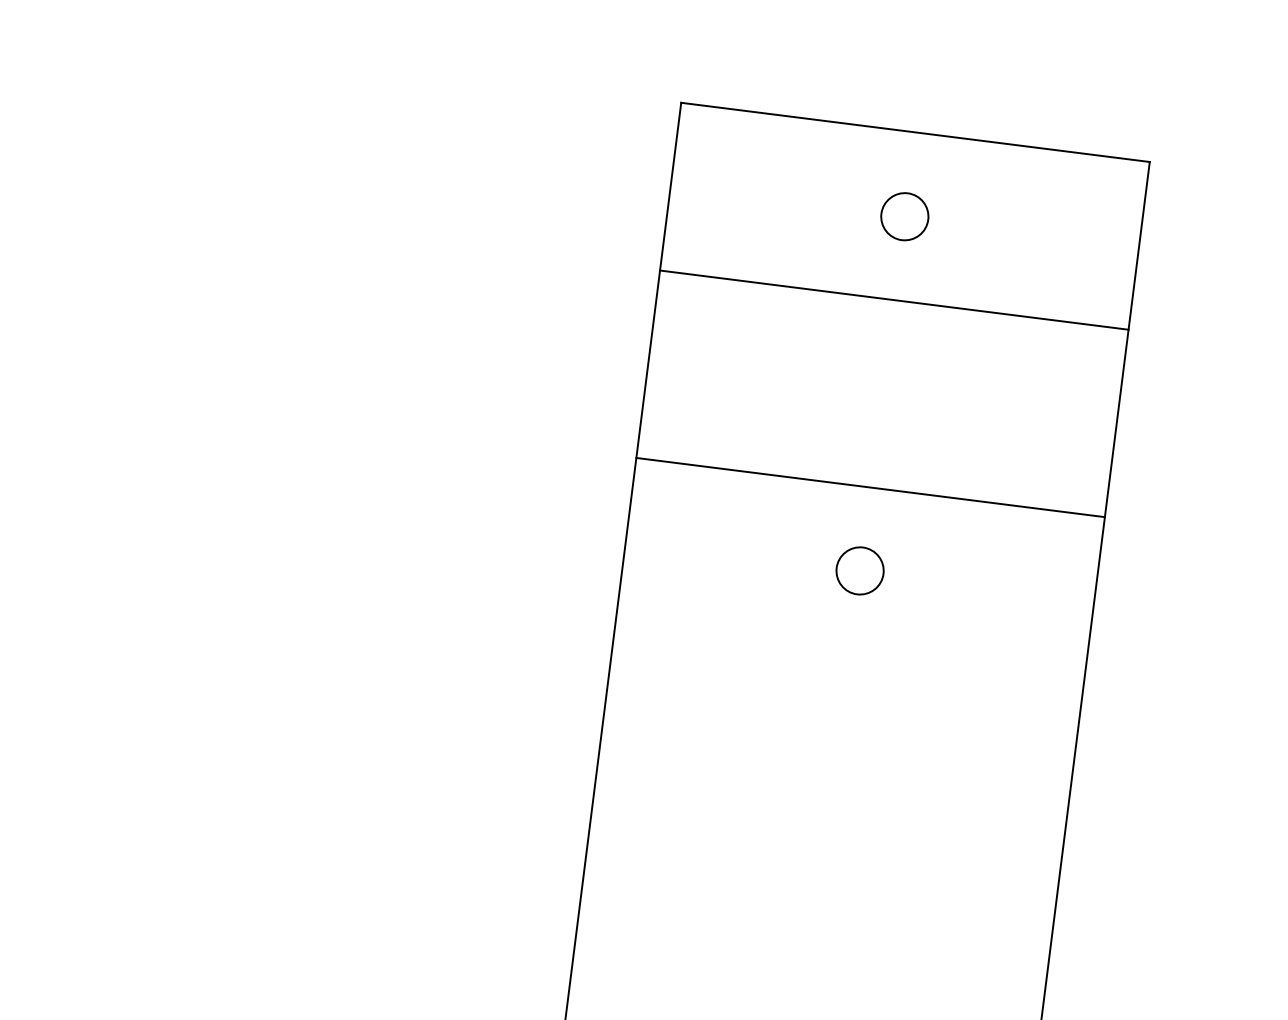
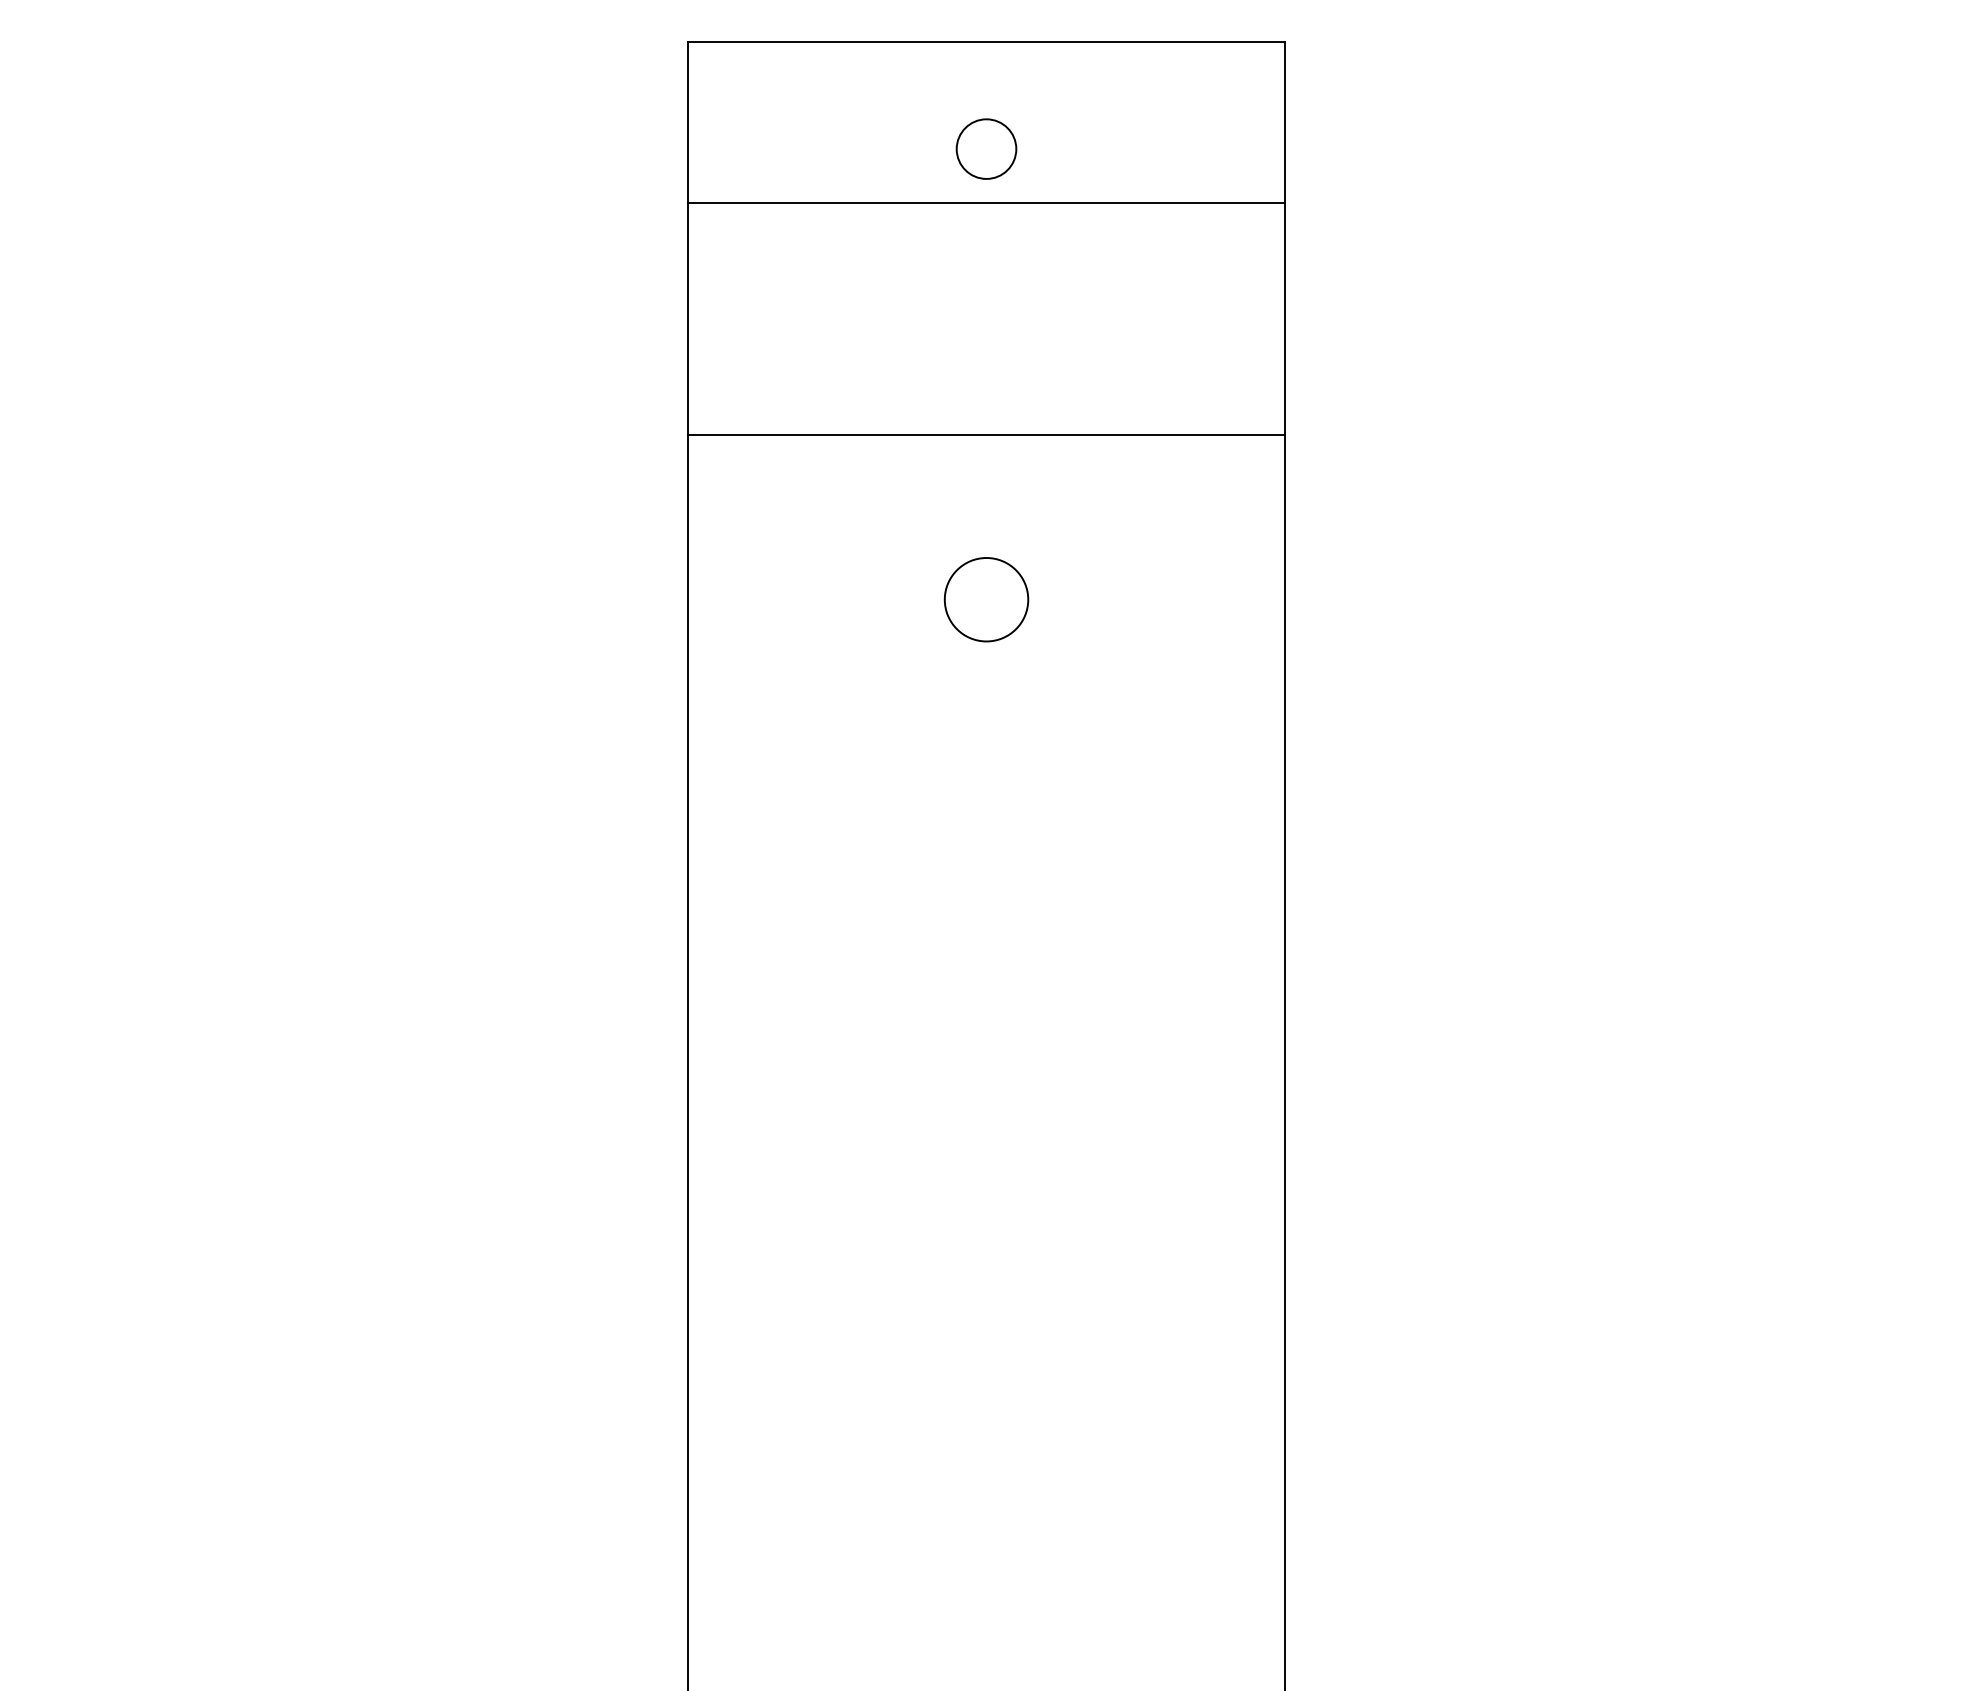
line: (894, 300) -> (986, 203), moved
line: (870, 487) -> (986, 434), moved
circle: (860, 570) -> (986, 599), size x1.4

